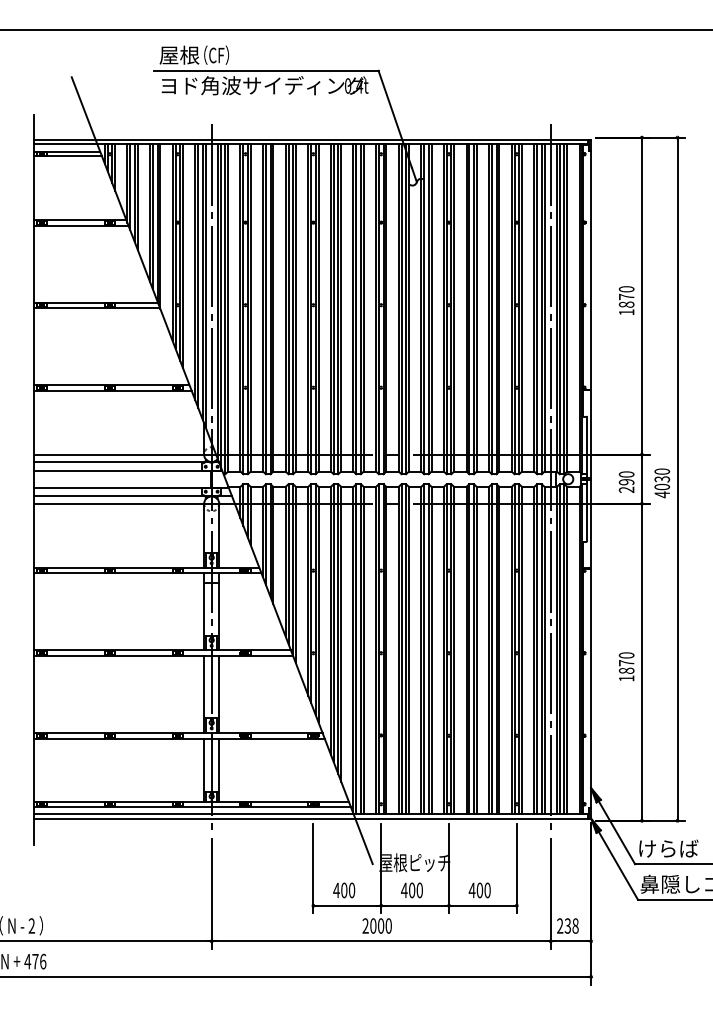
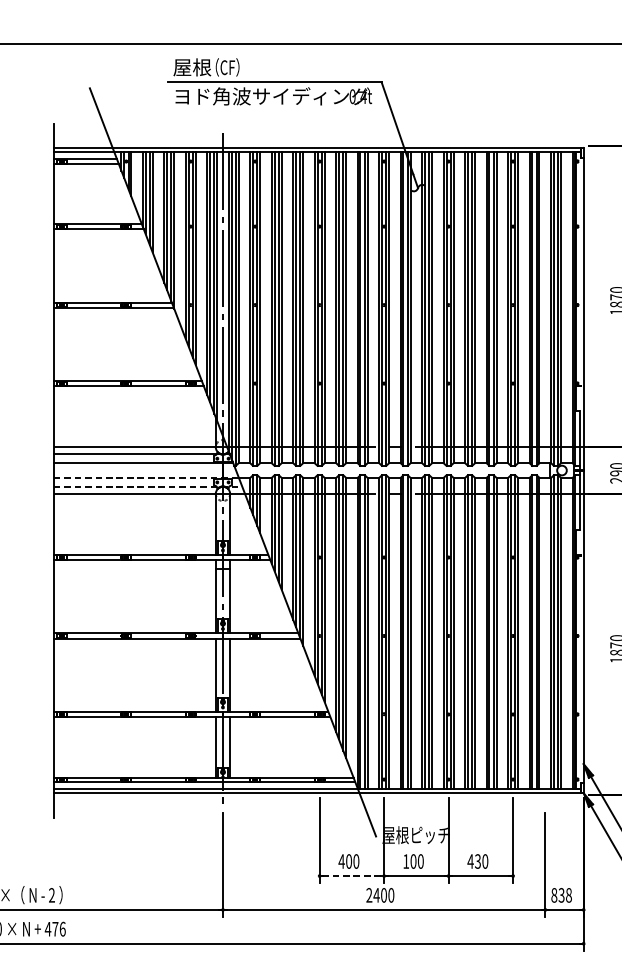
line: (550, 479) -> (545, 470), removed
line: (131, 487) -> (146, 478), solid -> dashed
line: (133, 496) -> (148, 486), solid -> dashed
text: (403, 889) -> (405, 860), 400 -> 100
text: (479, 890) -> (477, 861), 400 -> 430
line: (347, 905) -> (352, 875), solid -> dashed
text: (372, 925) -> (375, 894), 2000 -> 2400
text: (560, 925) -> (554, 894), 238 -> 838

